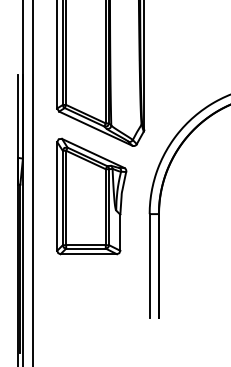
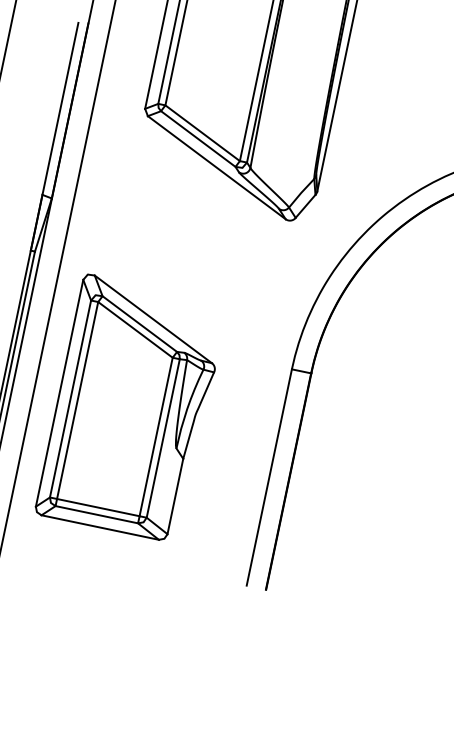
part: (91, 196) -> (131, 408), moved

